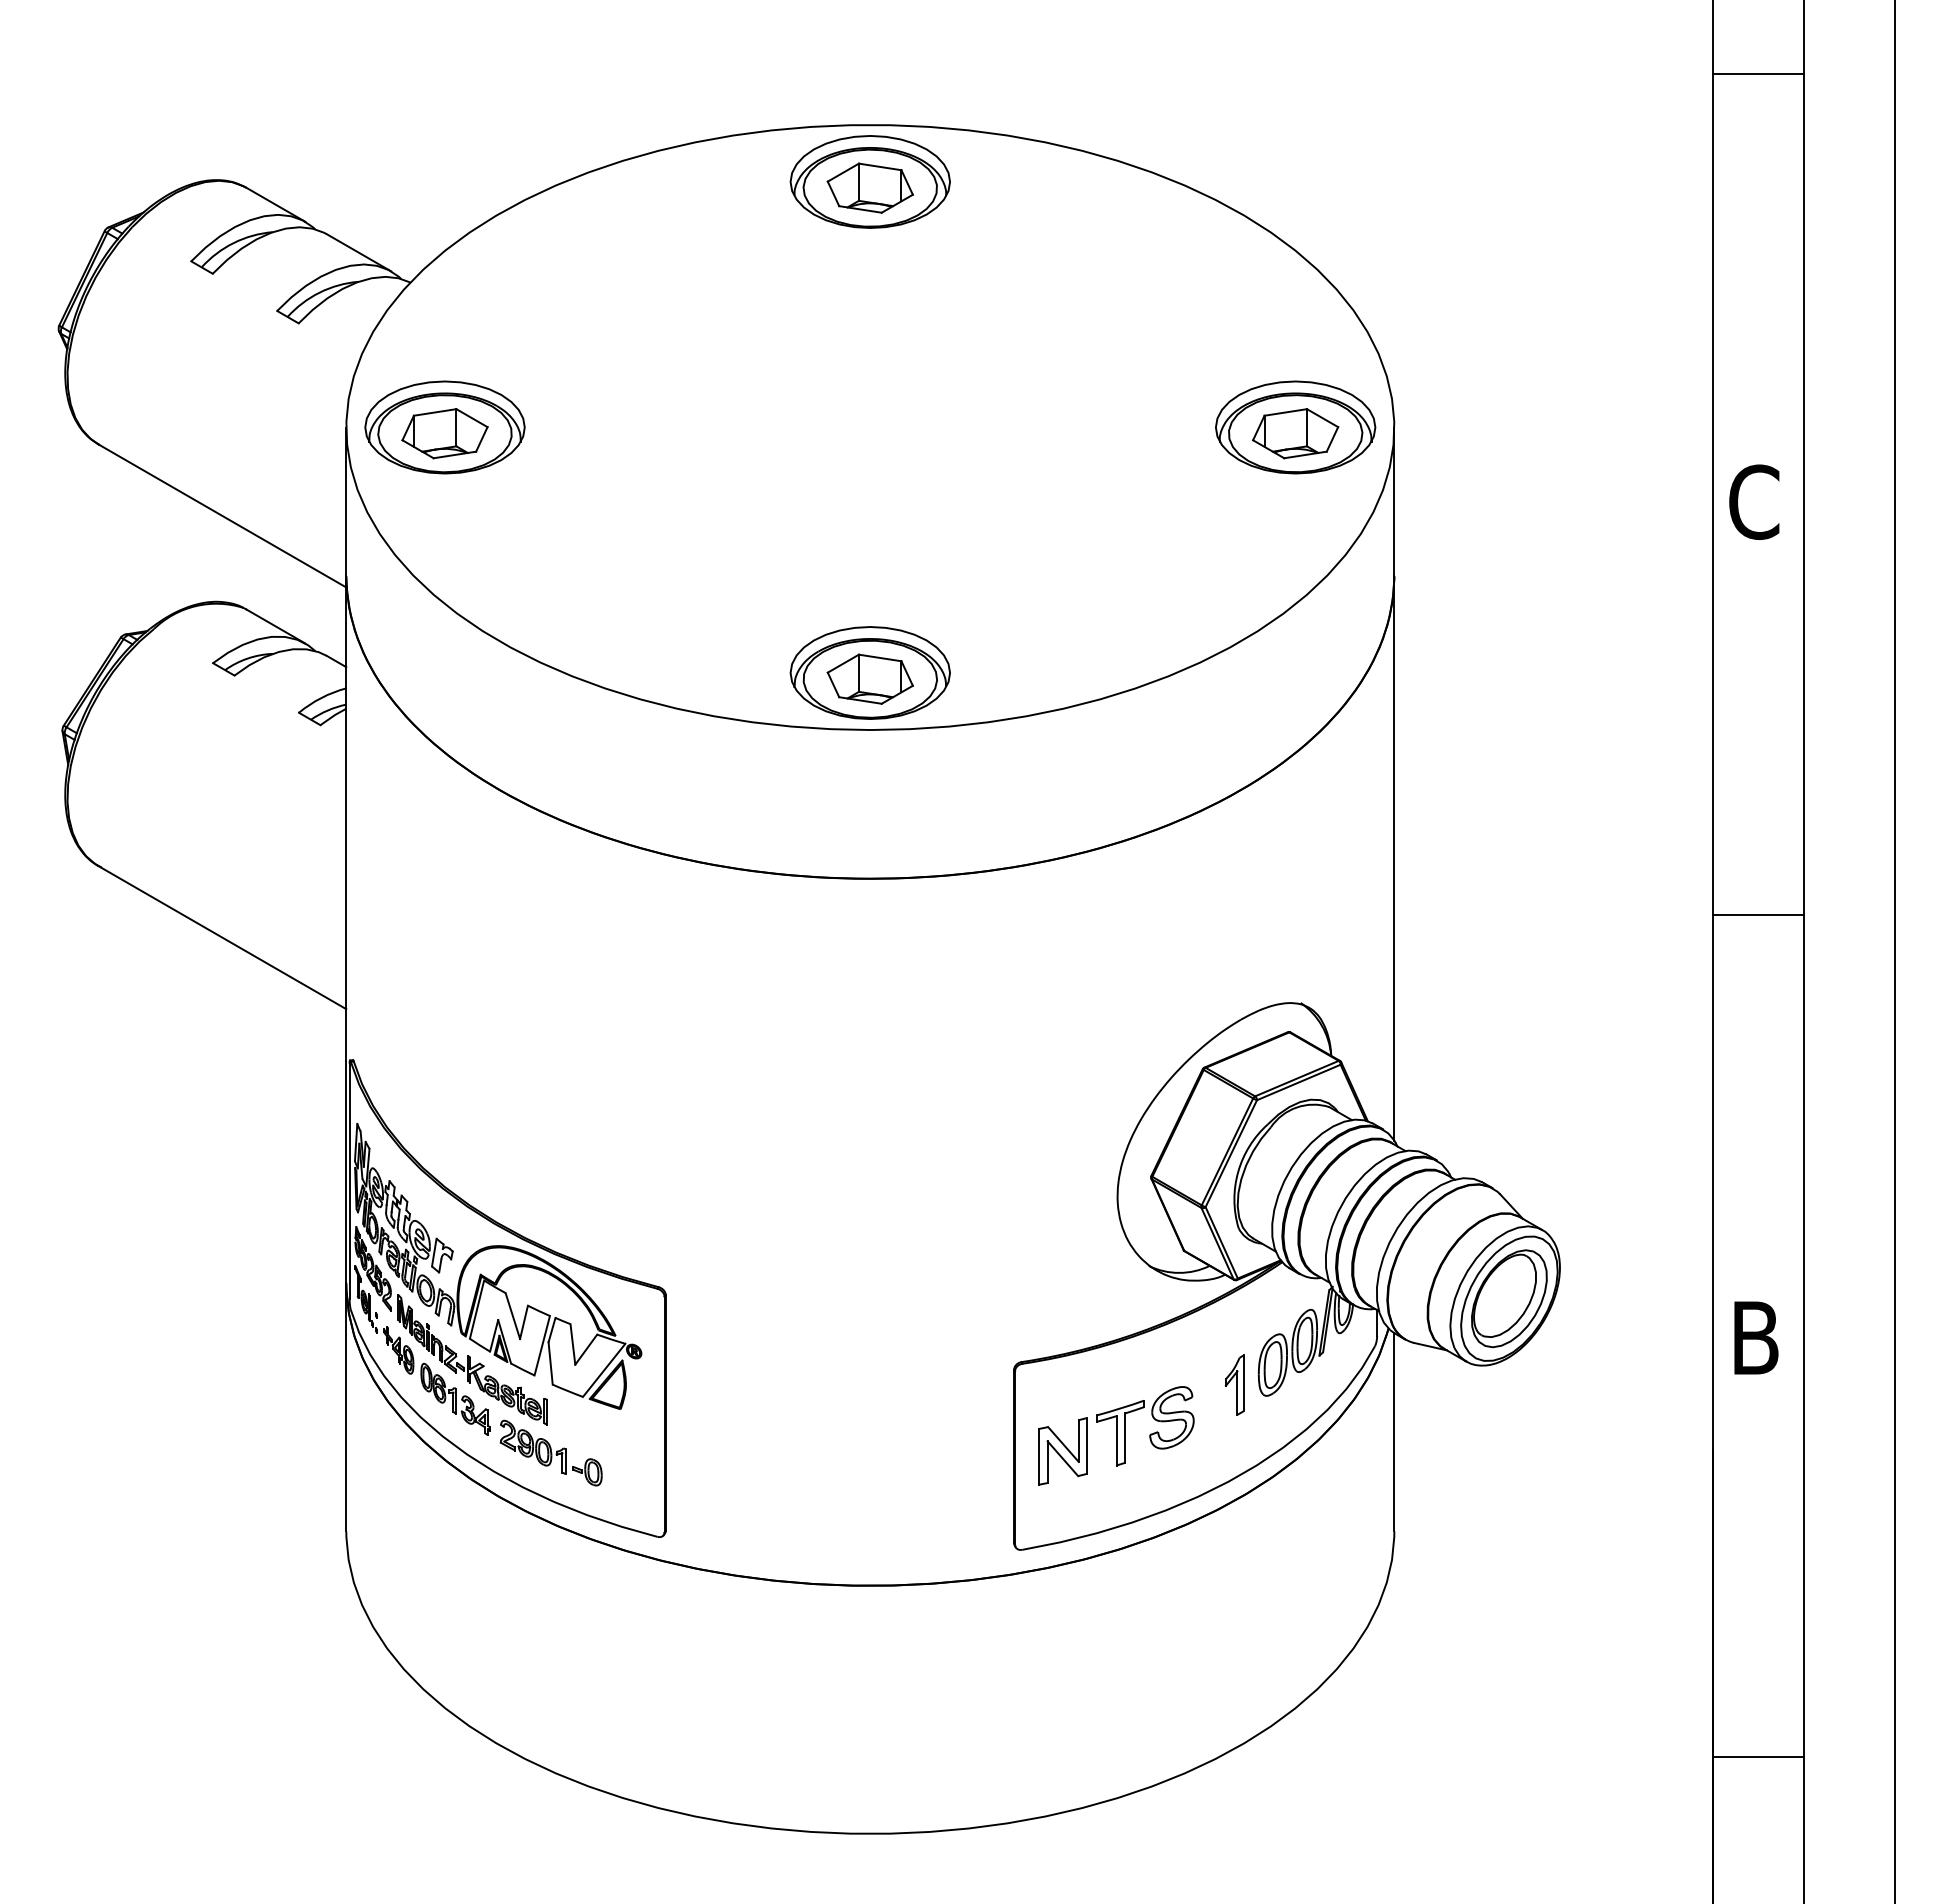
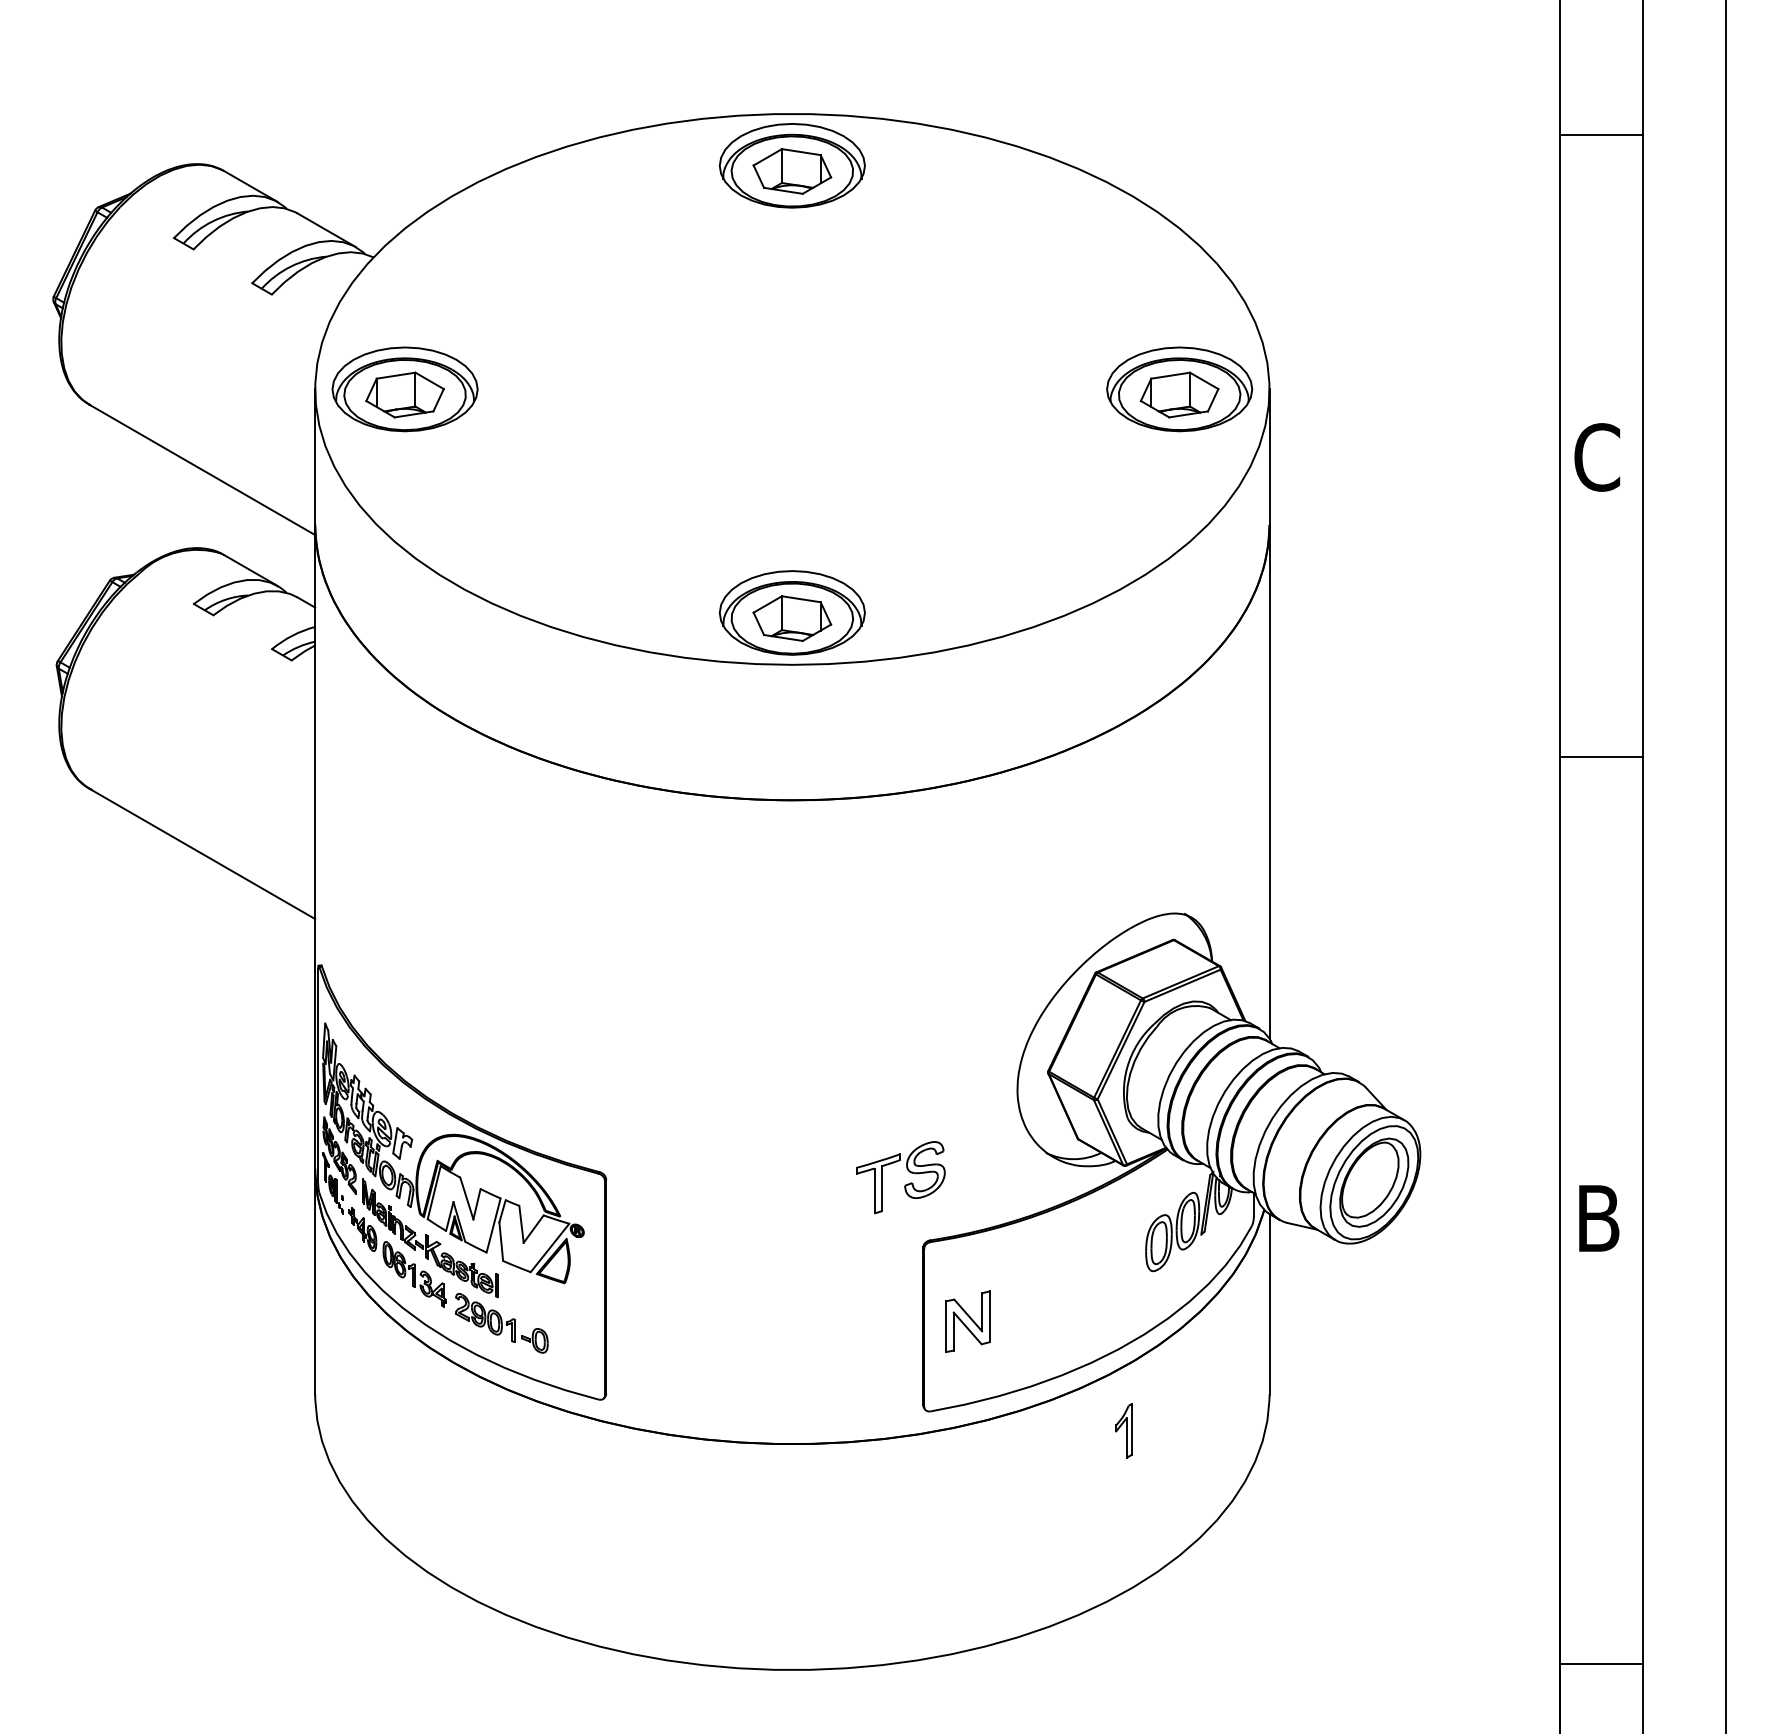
line: (1758, 73) -> (1601, 134), moved
line: (1758, 915) -> (1601, 757), moved
part: (1234, 1384) -> (1123, 1430), moved
part: (1150, 1433) -> (905, 1184), moved
line: (1758, 1756) -> (1601, 1664), moved

